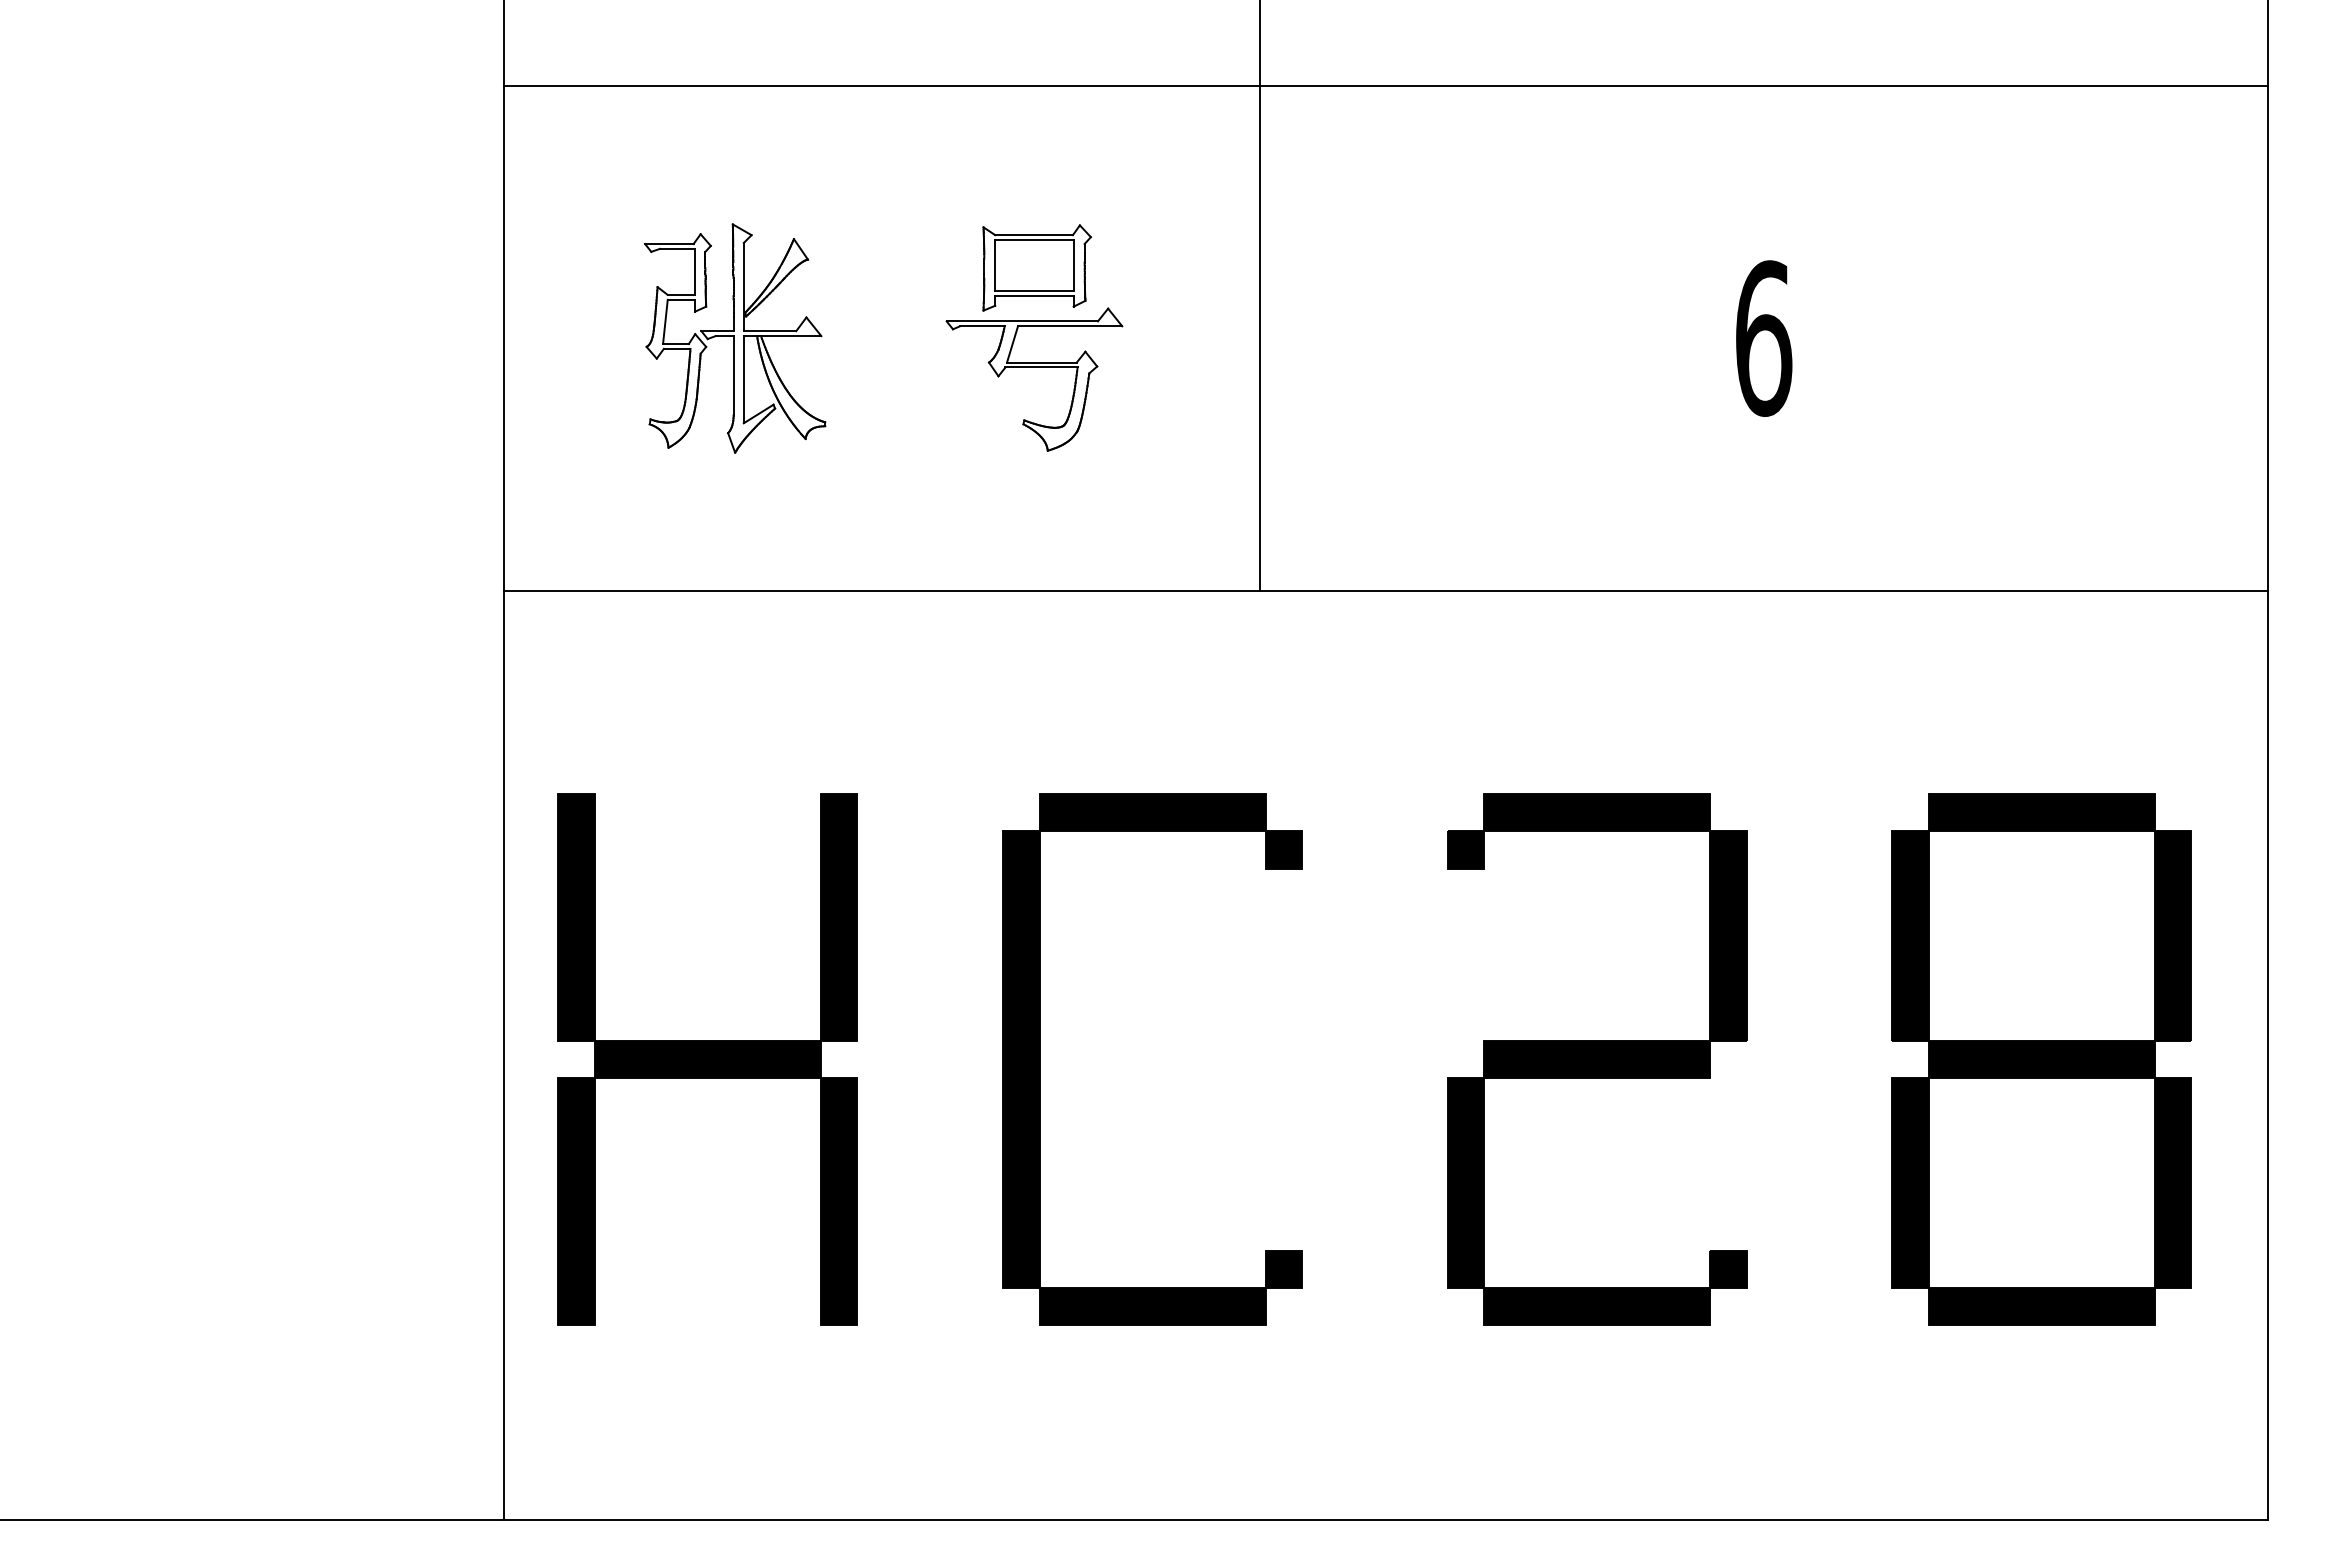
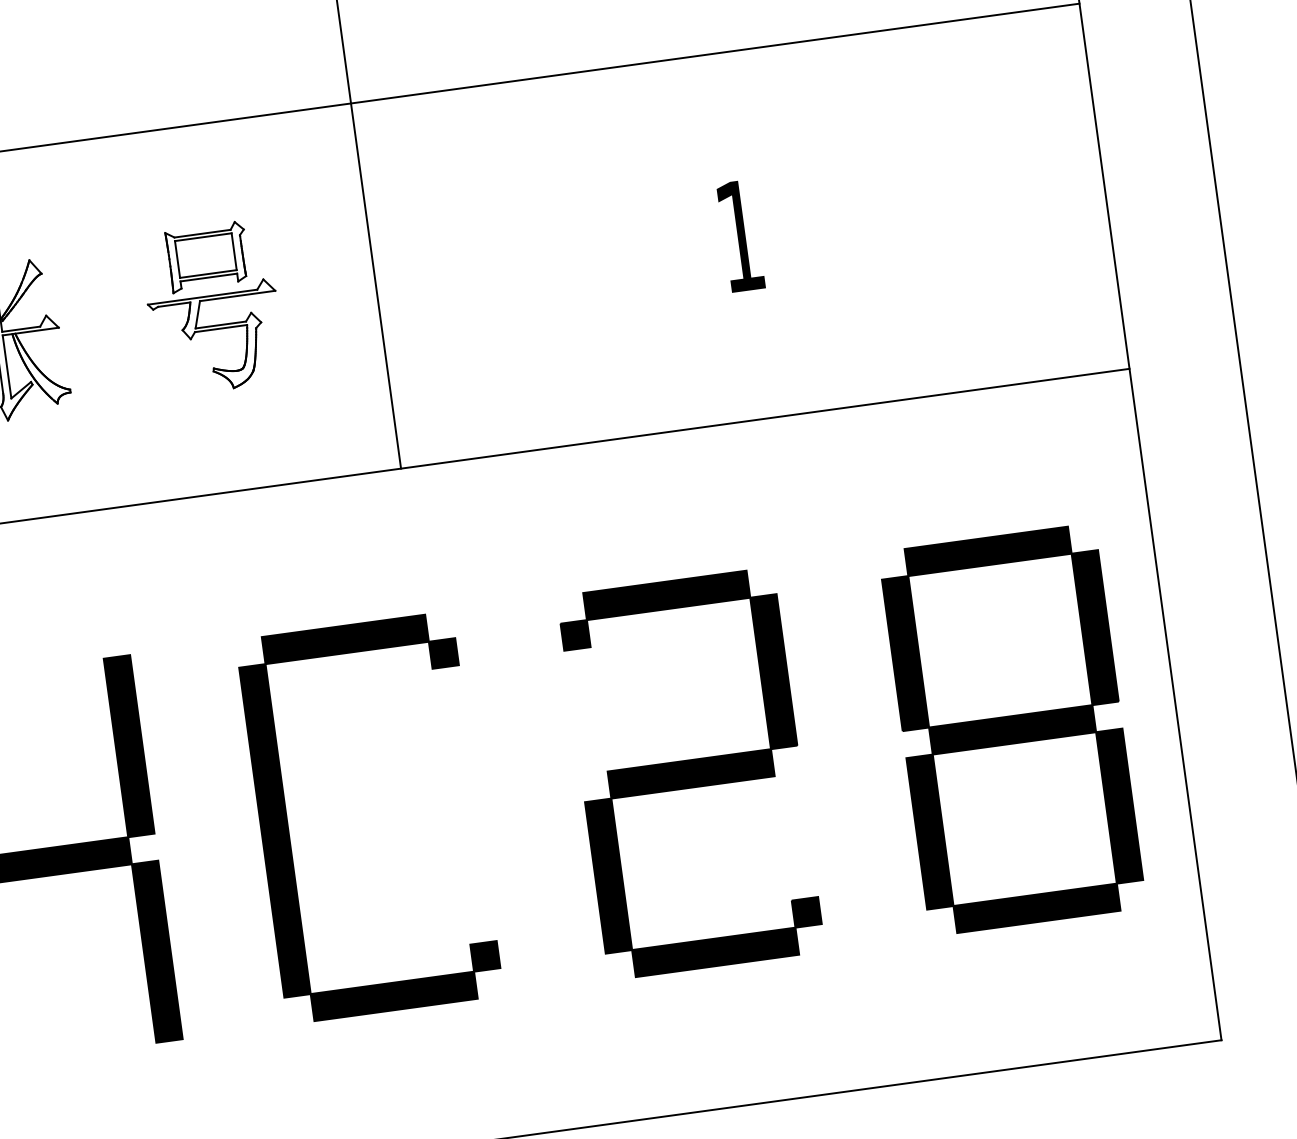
text: (1764, 338) -> (740, 236), 6 -> 1

